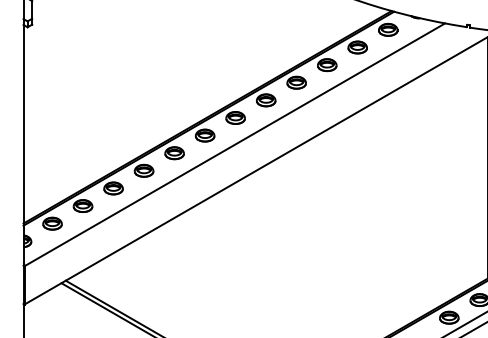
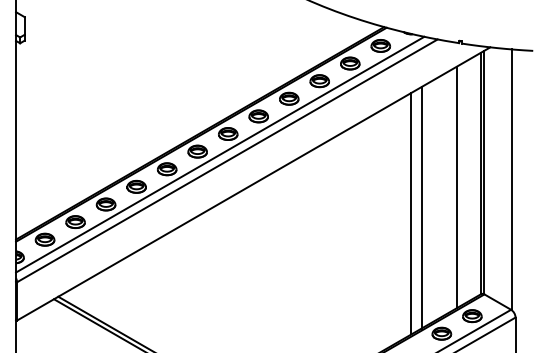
line: (227, 138) -> (220, 154), added
line: (464, 171) -> (457, 187), added
line: (428, 191) -> (421, 207), added
line: (418, 197) -> (411, 213), added

